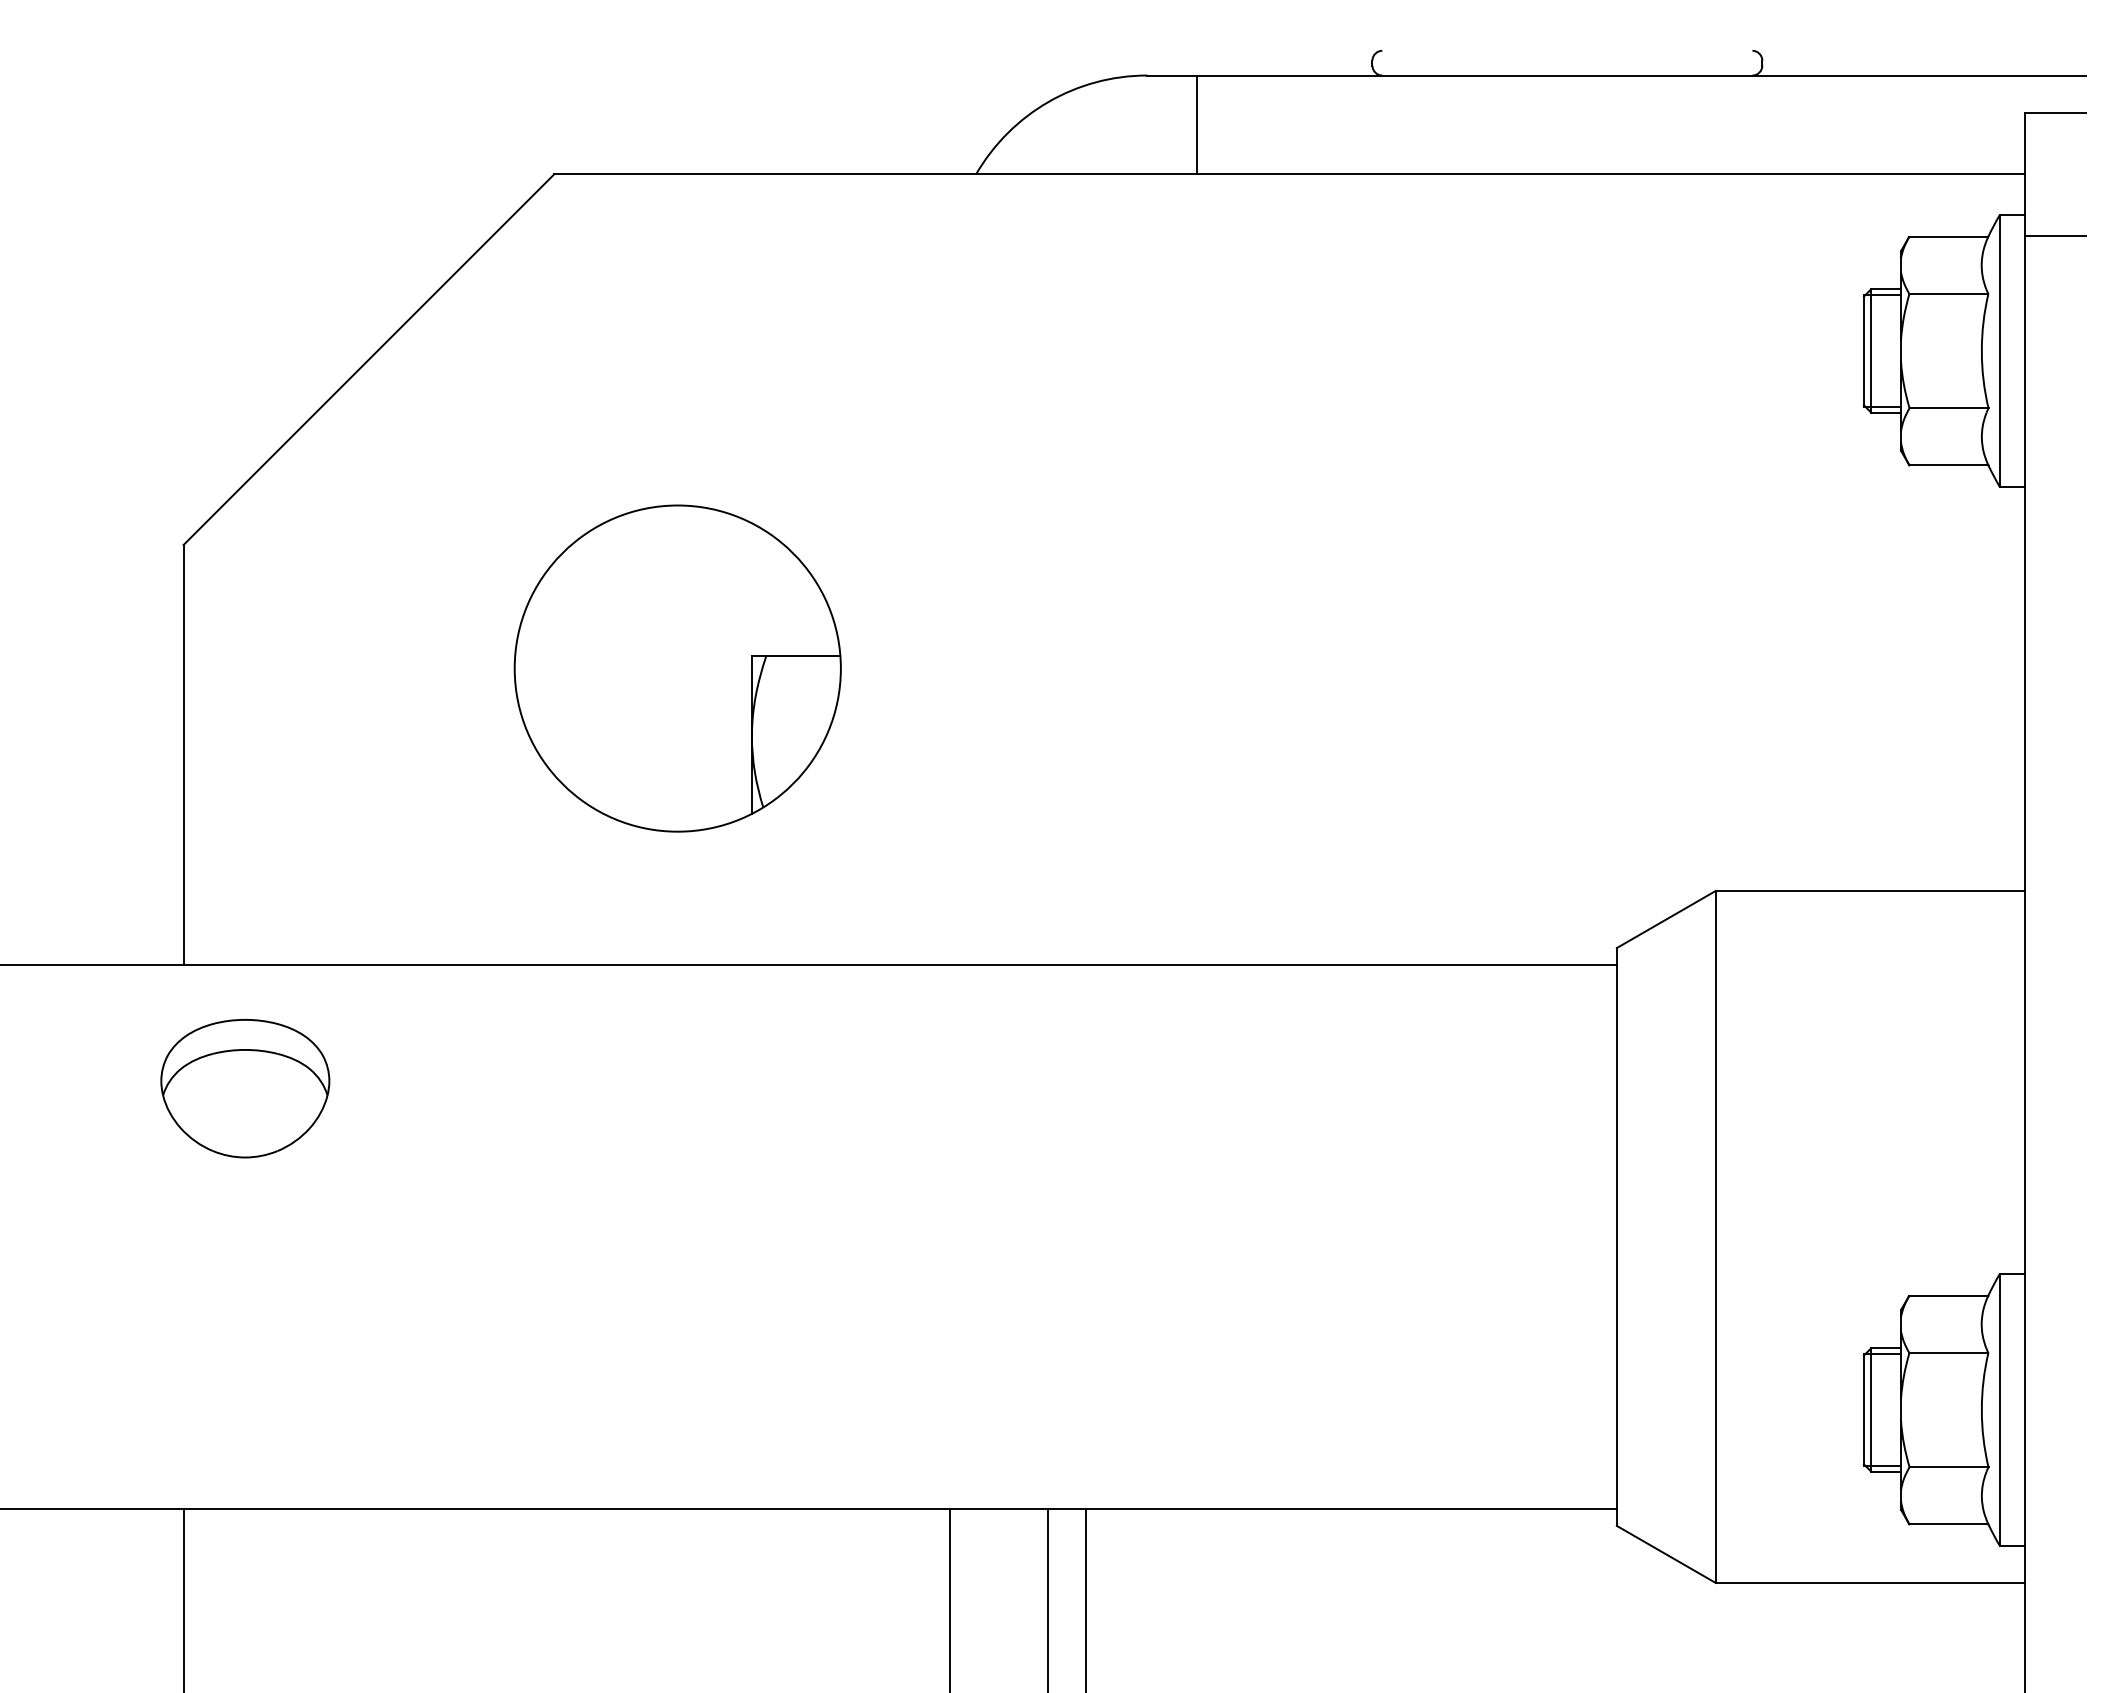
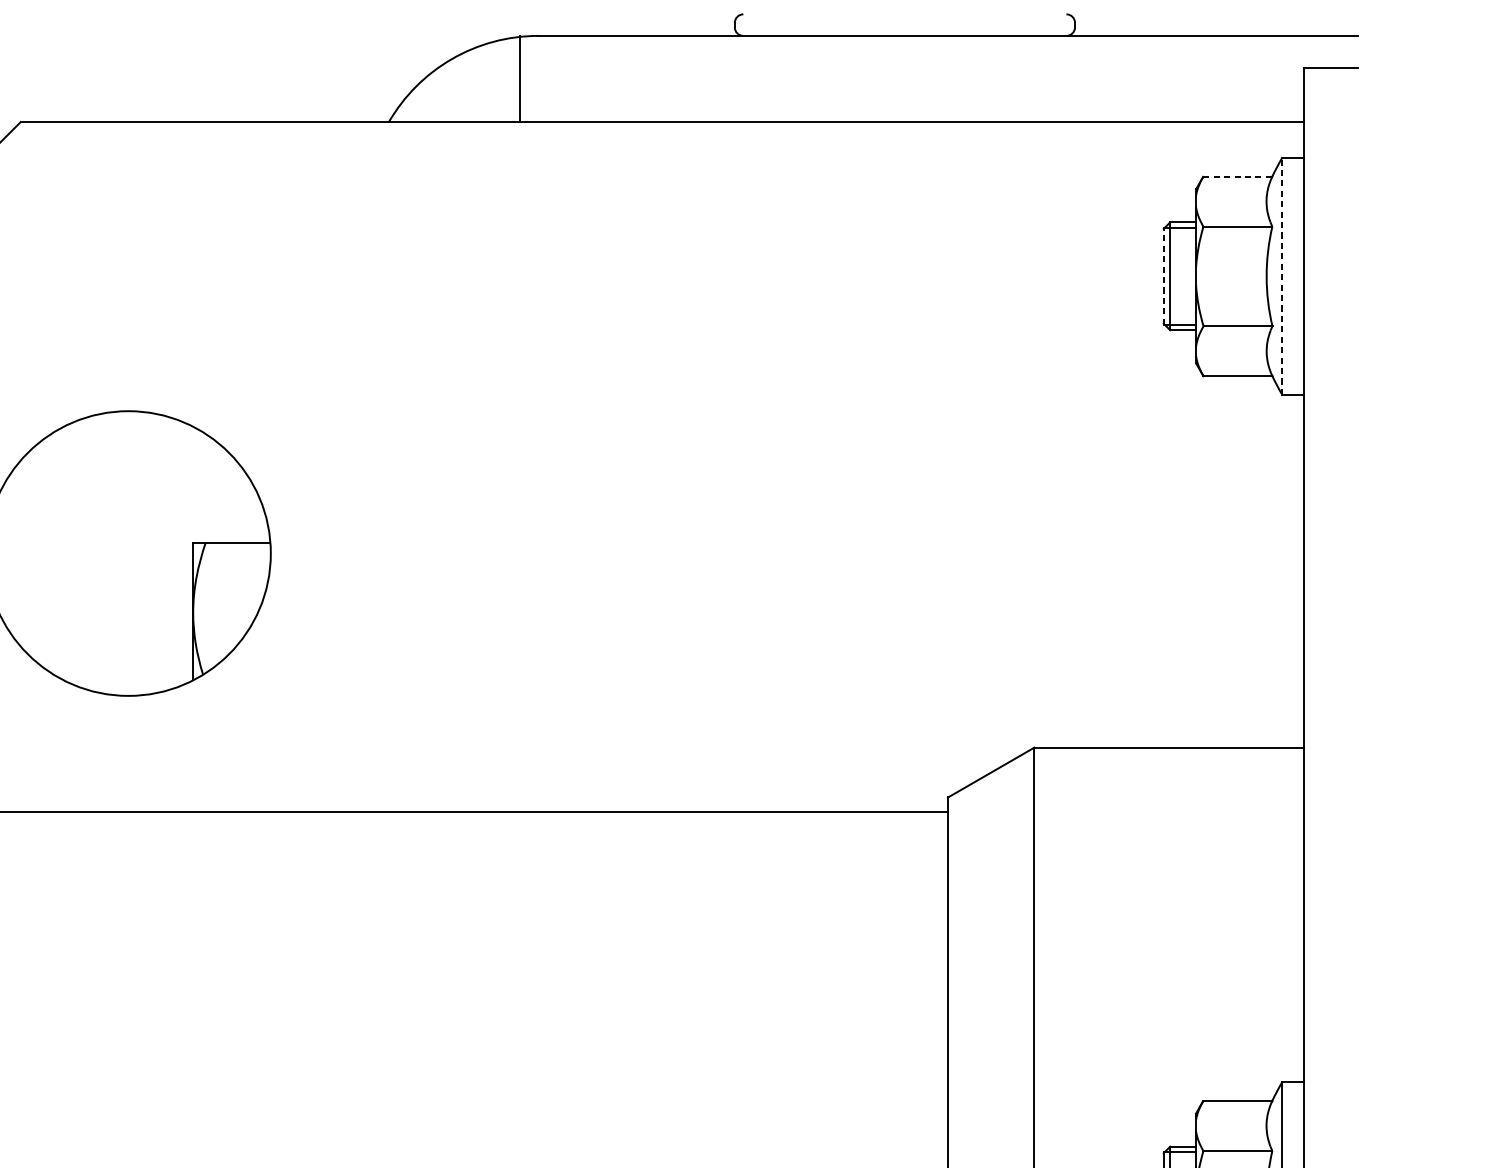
line: (1196, 124) -> (520, 78), moved
line: (2055, 236) -> (1330, 176), removed
line: (1948, 237) -> (1237, 177), solid -> dashed
line: (1863, 350) -> (1163, 275), solid -> dashed
line: (1999, 350) -> (1282, 275), solid -> dashed

